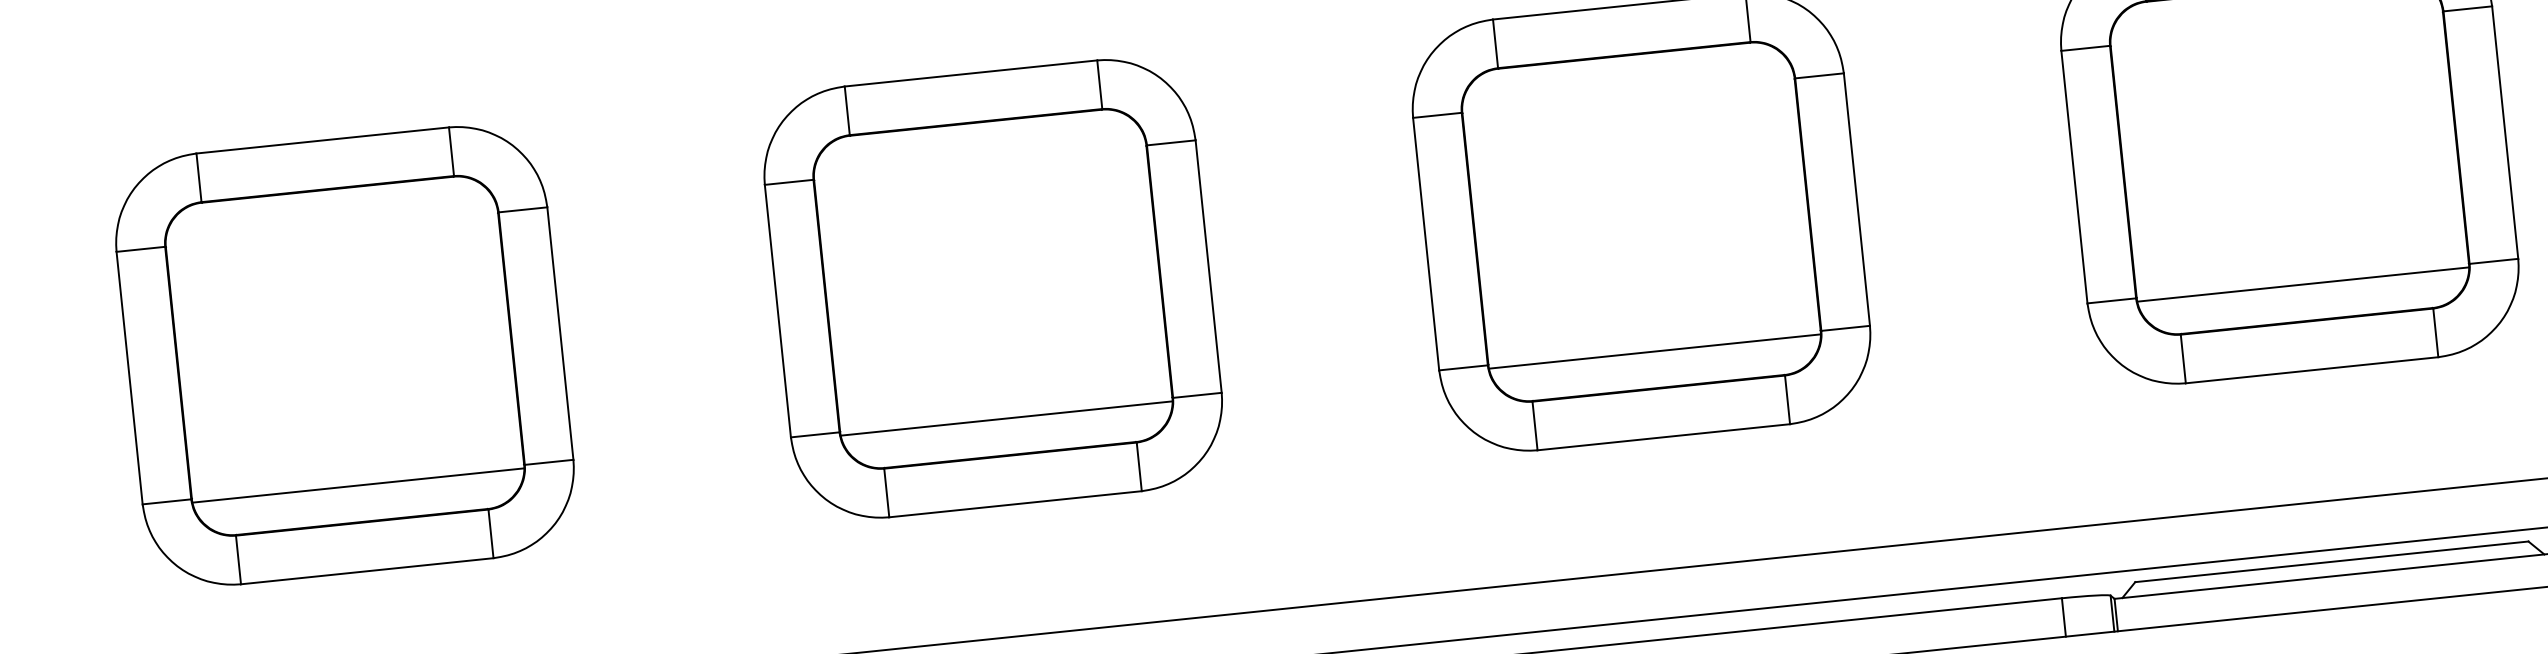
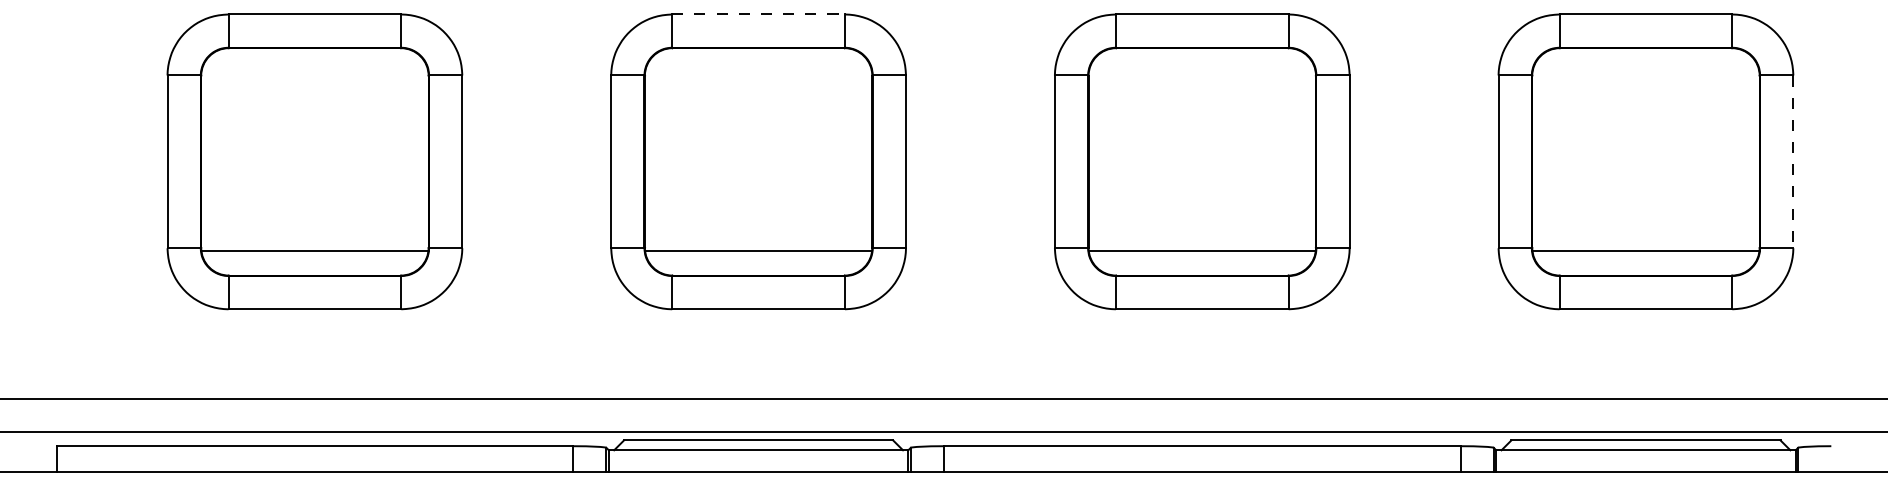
line: (972, 73) -> (759, 14), solid -> dashed
line: (2505, 133) -> (1793, 162), solid -> dashed

